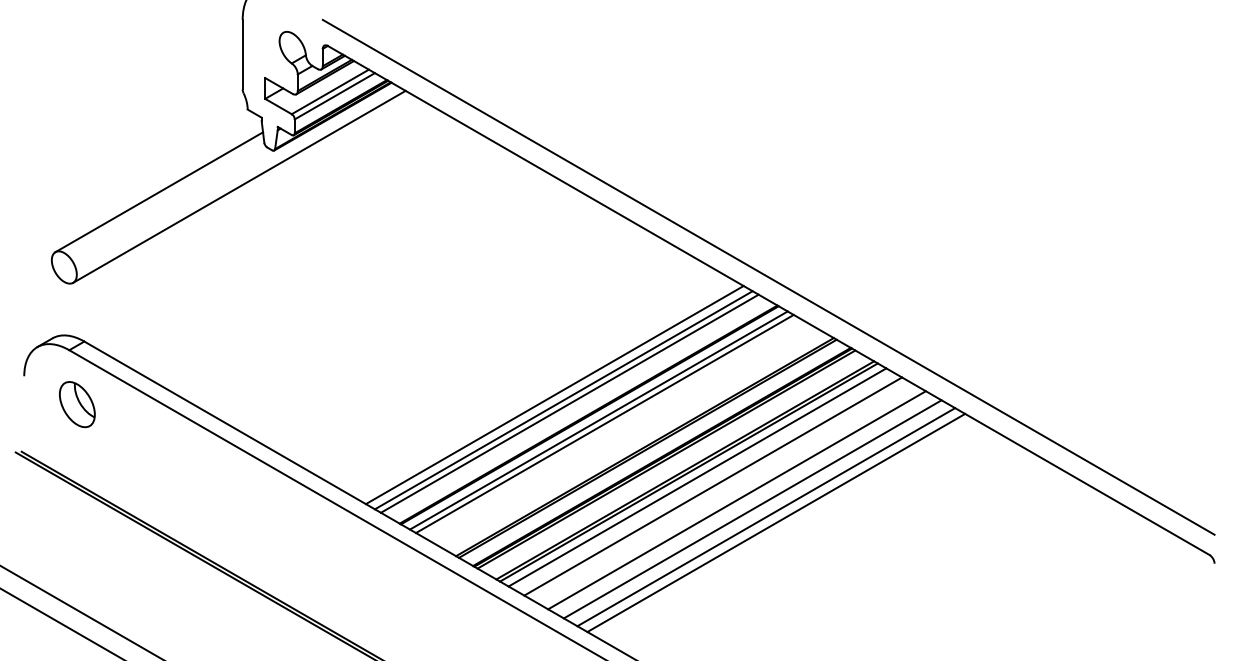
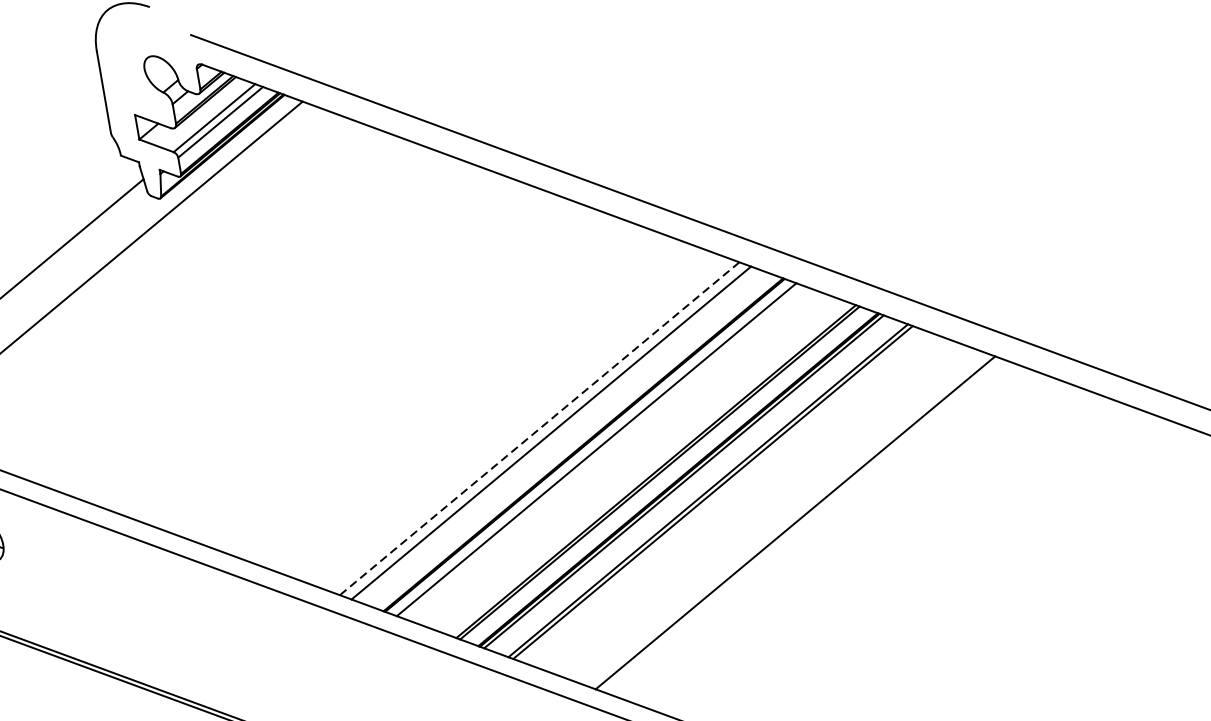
line: (554, 395) -> (539, 429), solid -> dashed
line: (569, 403) -> (558, 435), removed
line: (604, 423) -> (603, 452), removed
line: (697, 477) -> (724, 496), removed
line: (713, 486) -> (744, 503), removed
line: (736, 500) -> (774, 515), removed
line: (766, 517) -> (813, 529), removed
line: (776, 522) -> (826, 533), removed

